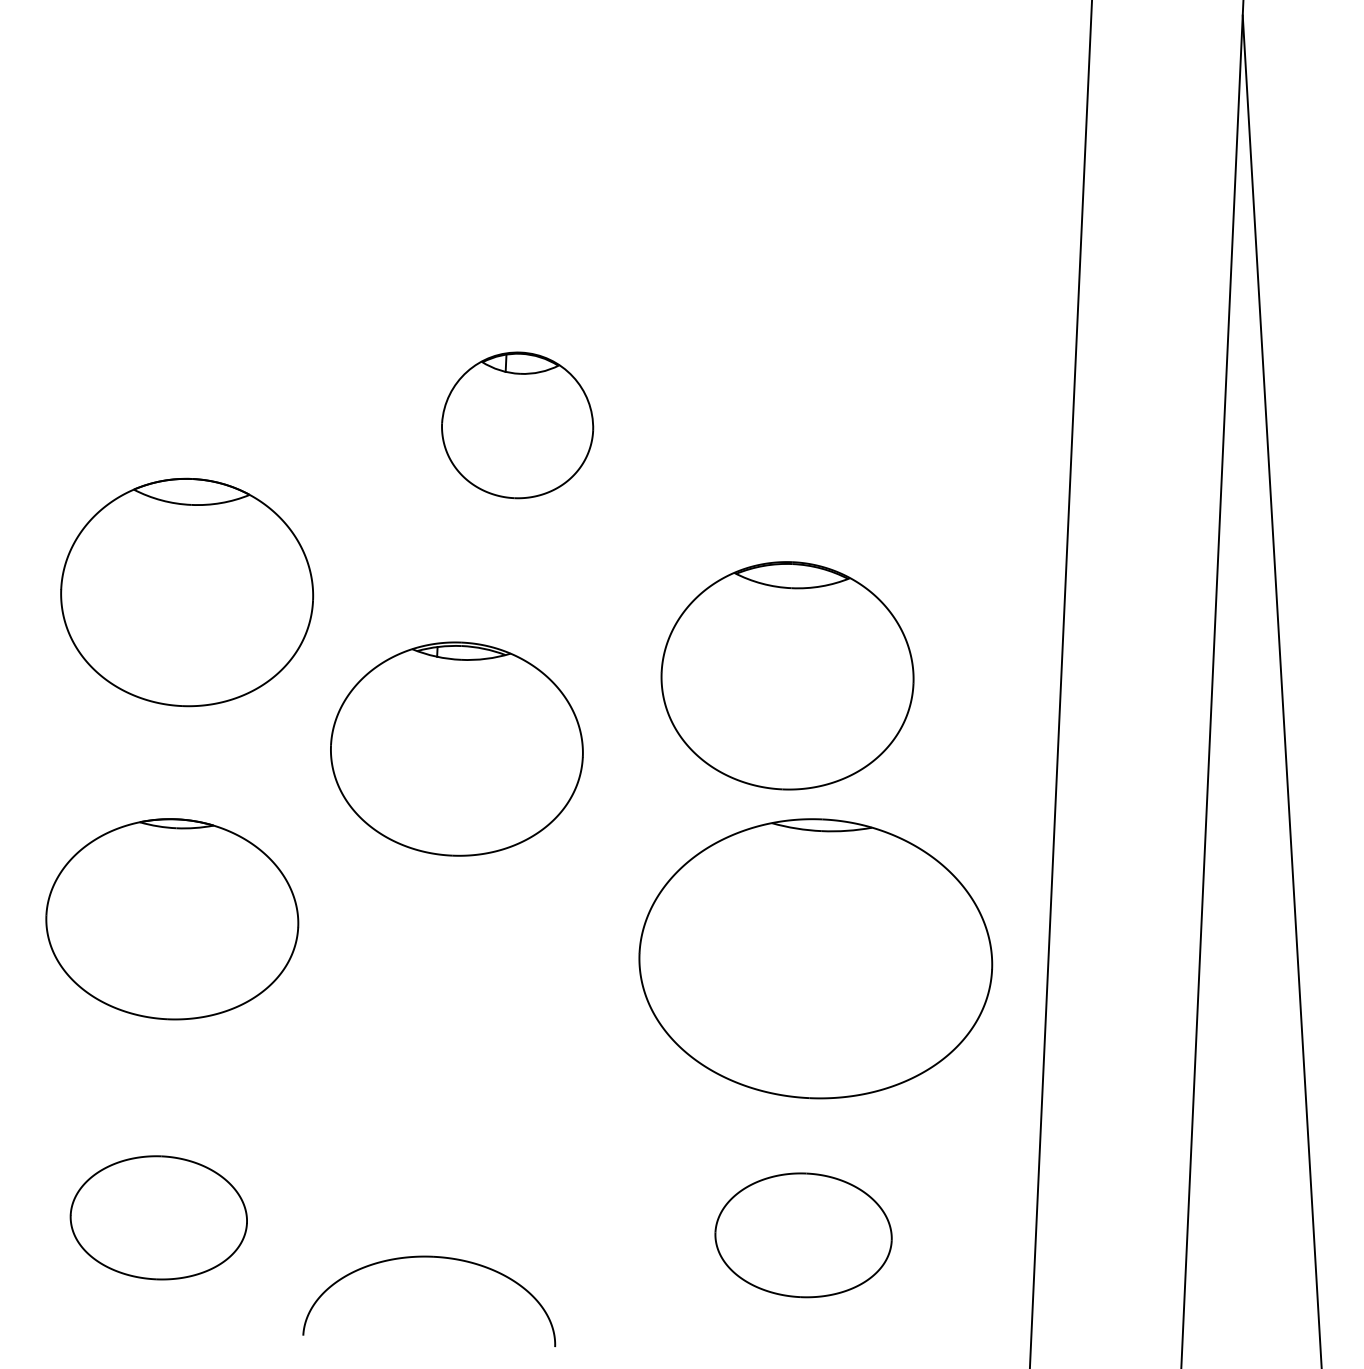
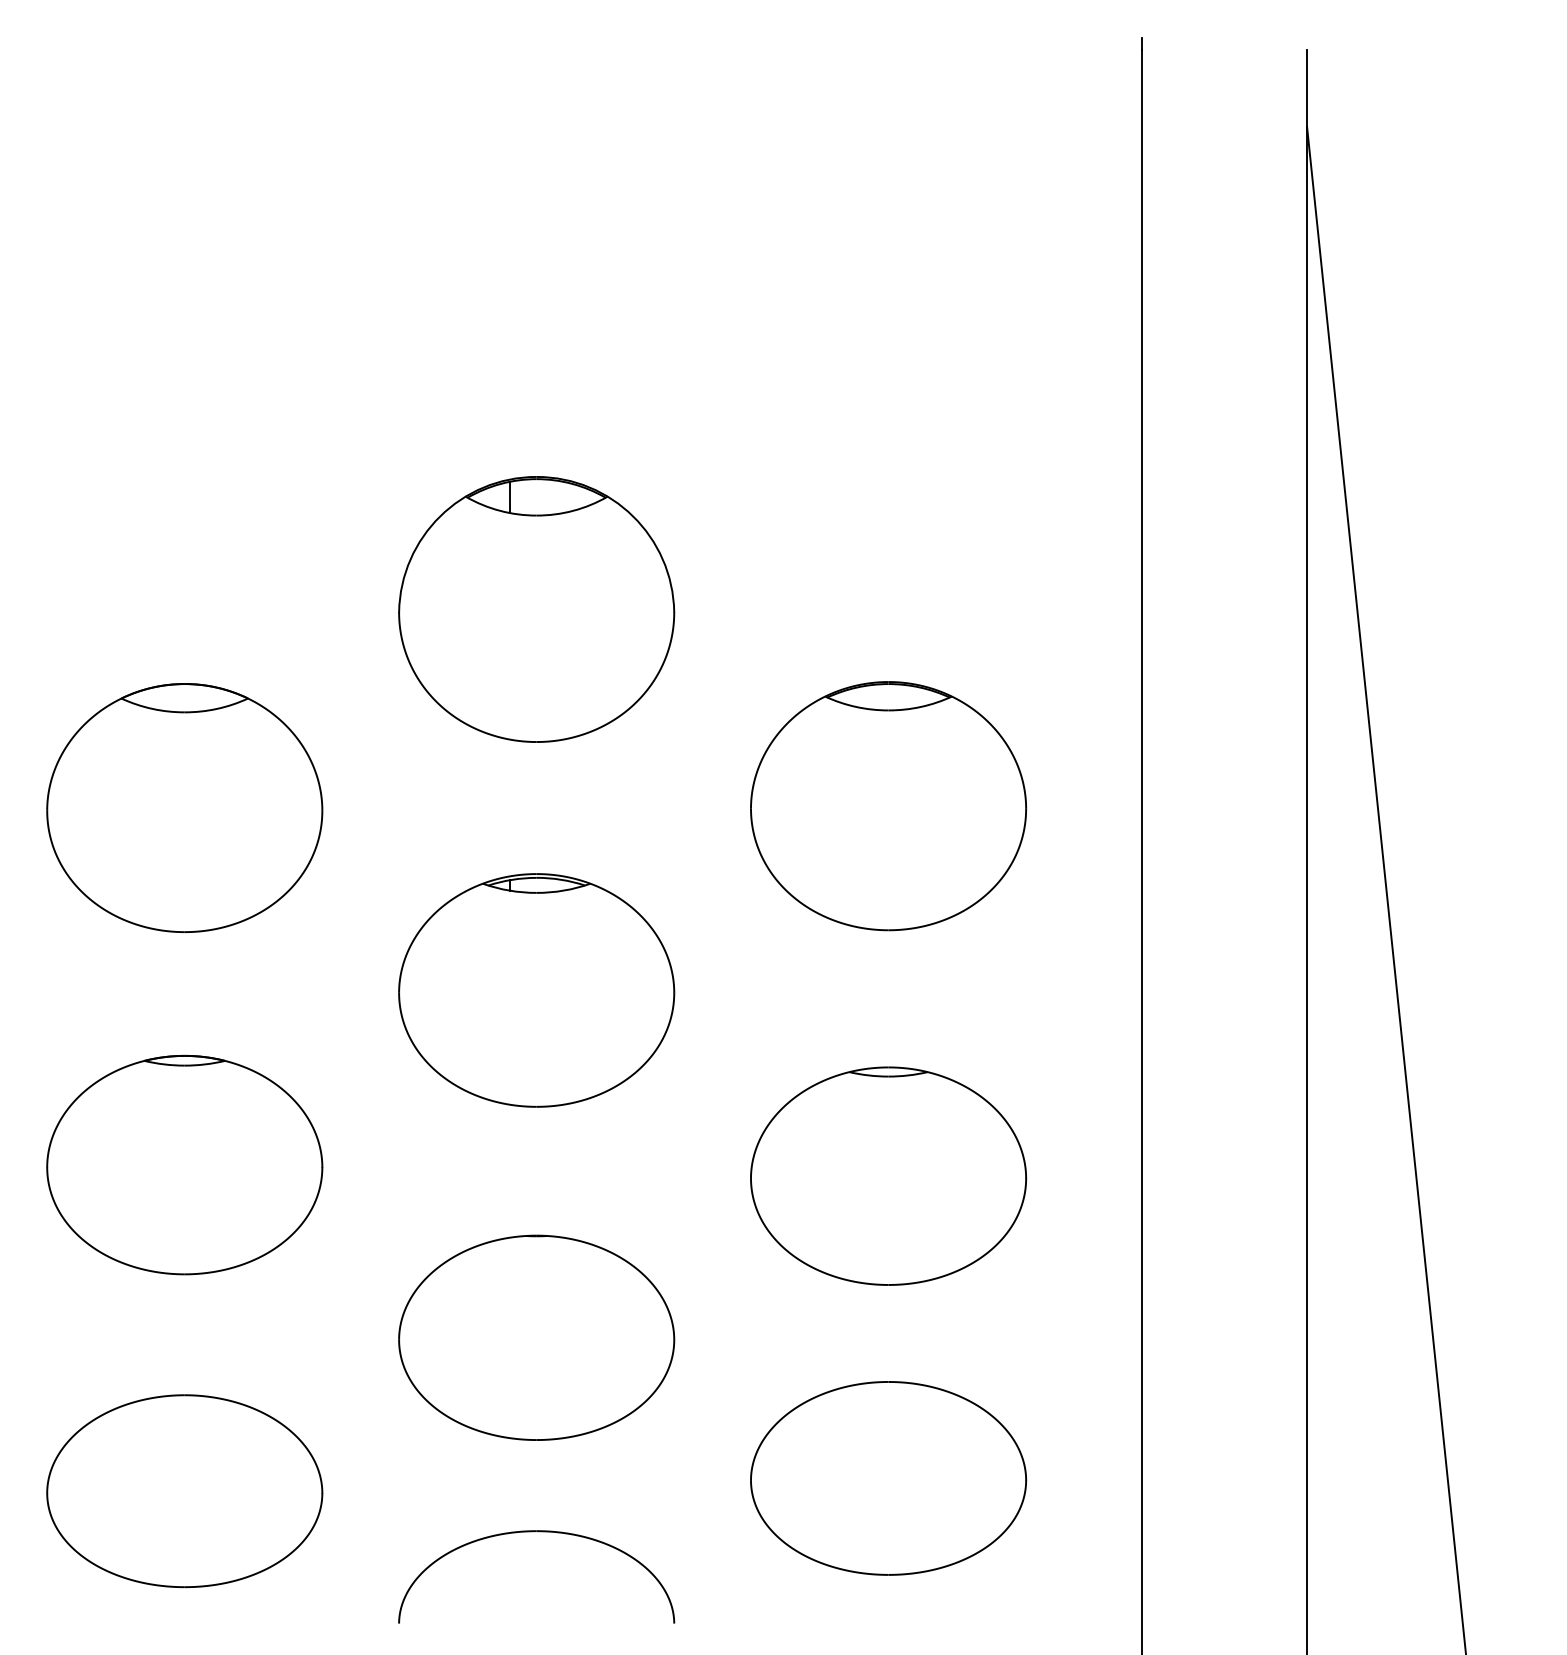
part: (517, 425) -> (536, 609), size x1.67
part: (787, 676) -> (888, 806), moved
part: (456, 749) -> (536, 990), moved
part: (816, 958) -> (888, 1175), size x0.71
part: (487, 1091) -> (536, 1337), added
part: (158, 1218) -> (184, 1491), size x1.43
part: (803, 1235) -> (888, 1478), size x1.43
part: (432, 1257) -> (536, 1532), moved

